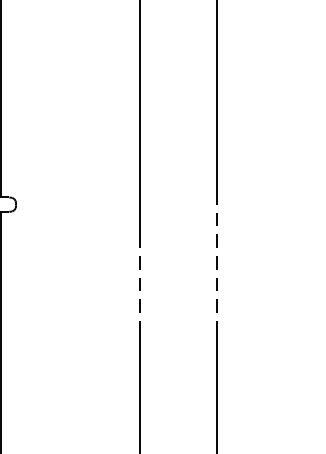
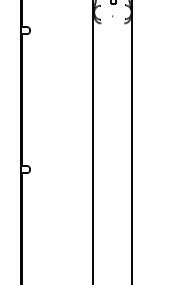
line: (217, 263) -> (132, 199), dashed -> solid
line: (141, 289) -> (93, 212), dashed -> solid

